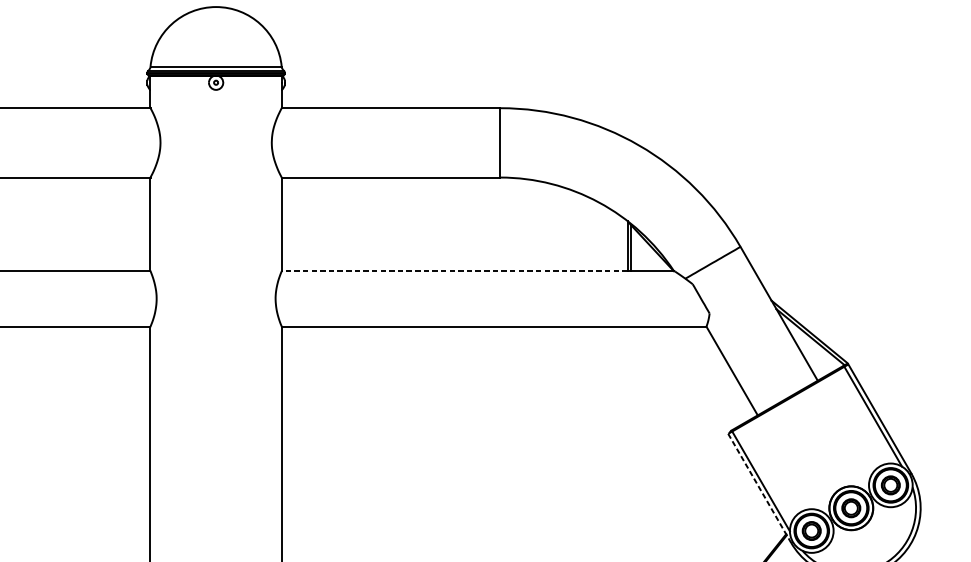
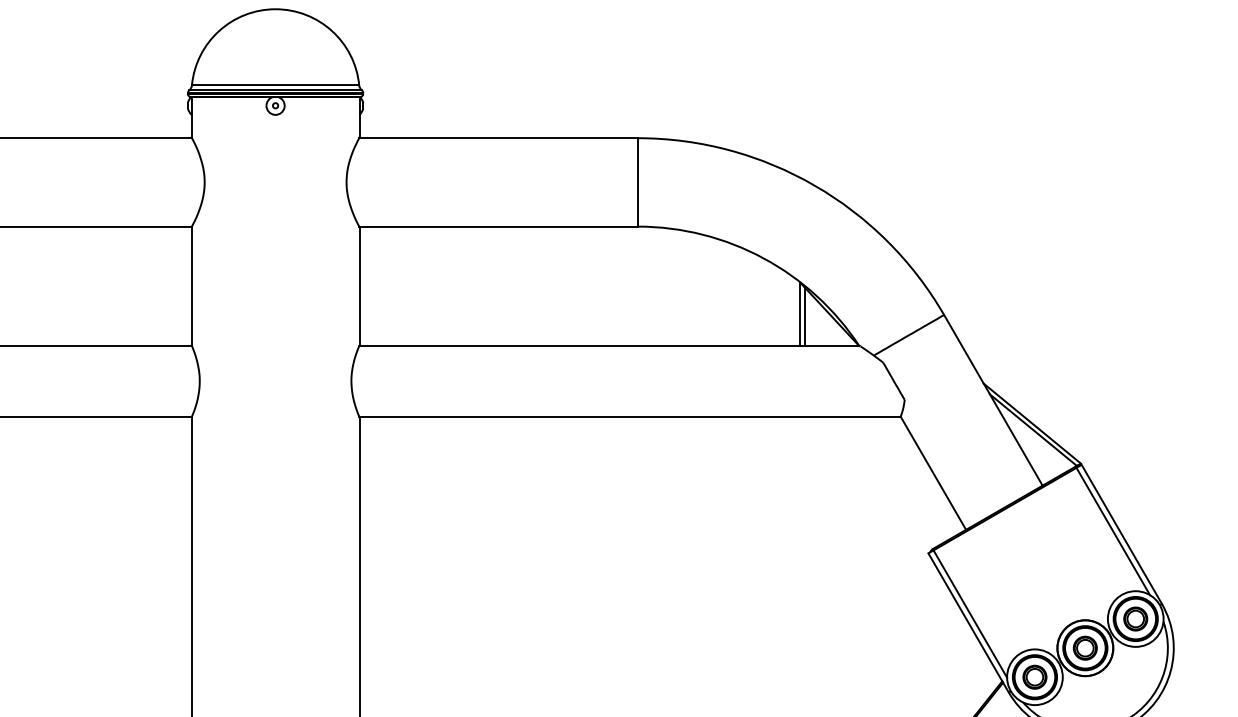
line: (454, 270) -> (579, 345), dashed -> solid
line: (759, 488) -> (968, 623), dashed -> solid

